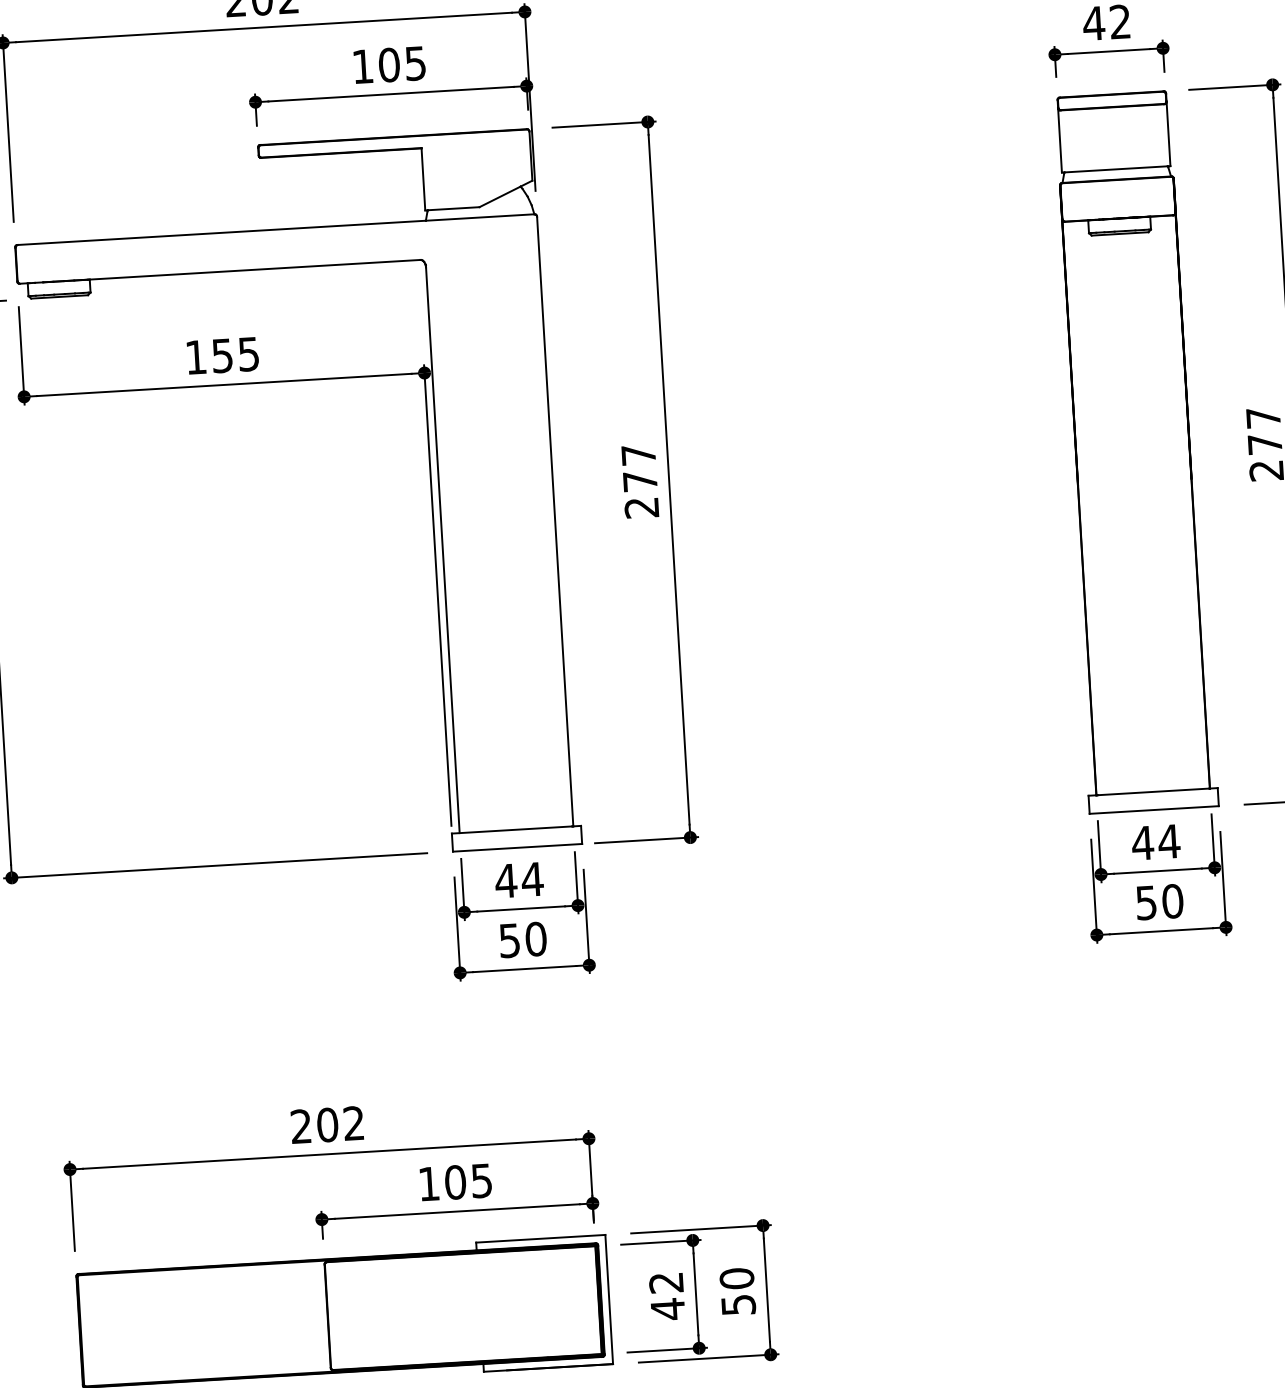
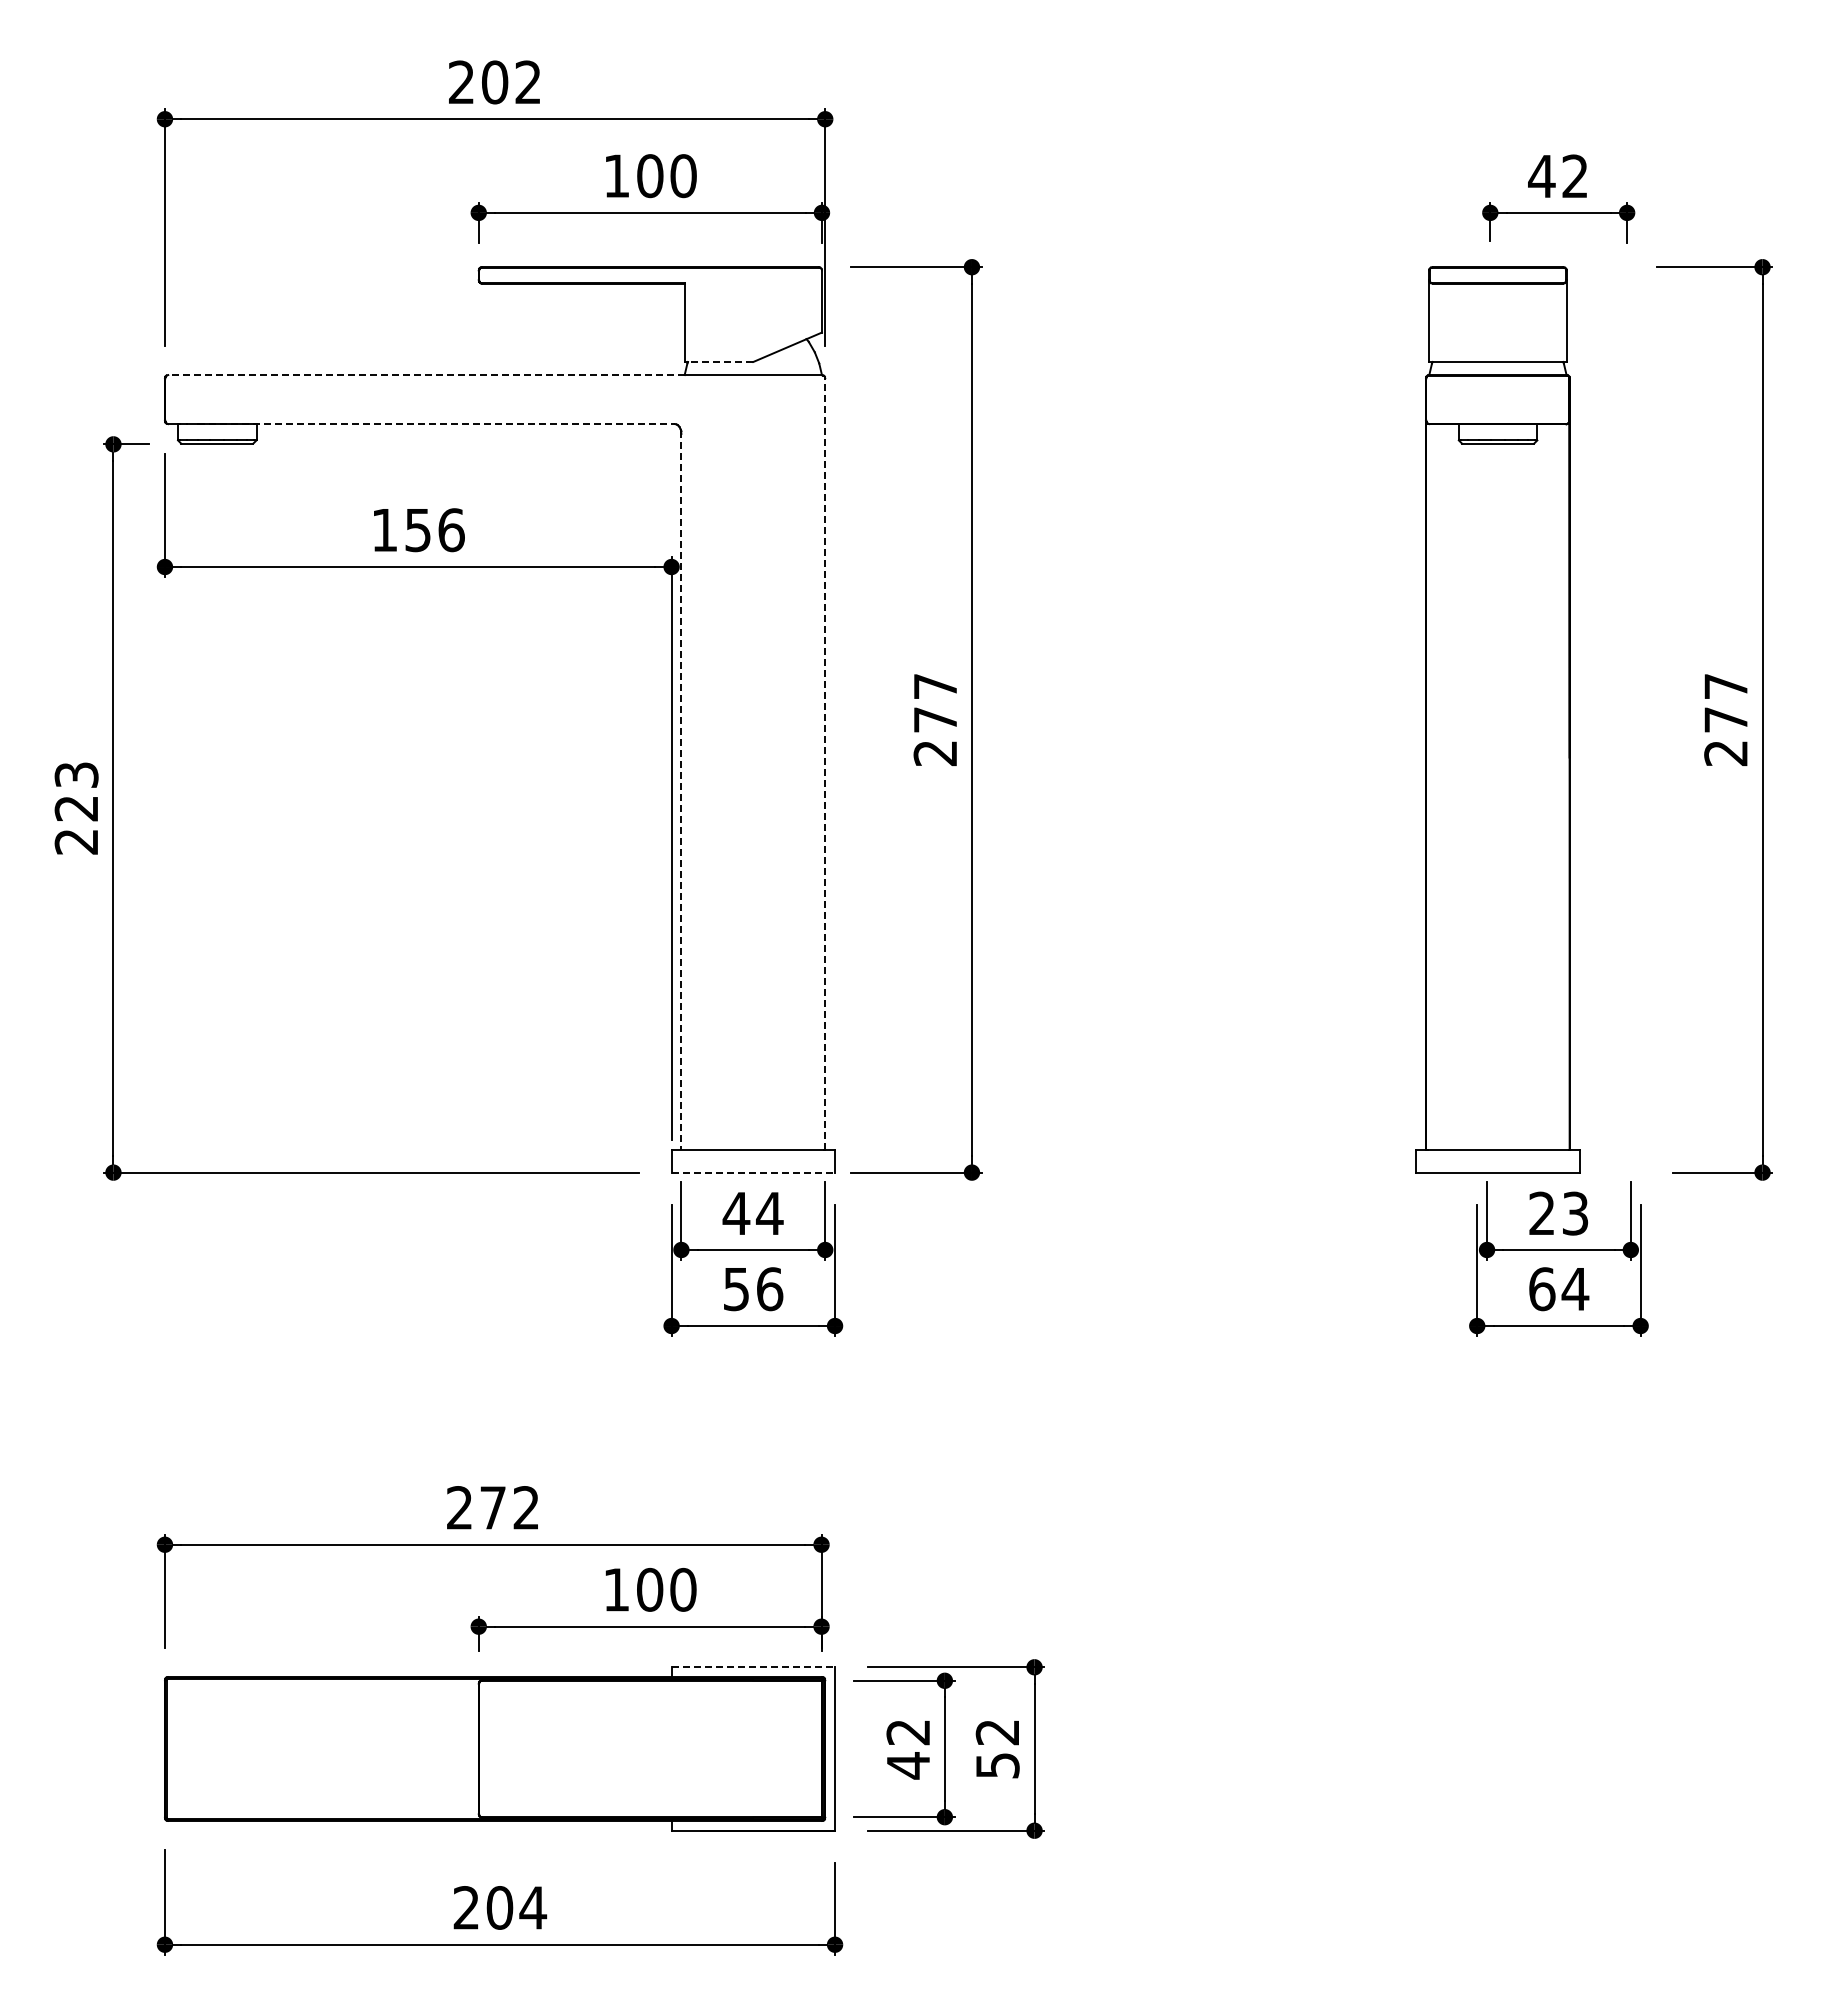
text: (415, 63) -> (683, 176), 105 -> 100
line: (453, 208) -> (720, 361), solid -> dashed
line: (221, 233) -> (425, 375), solid -> dashed
line: (232, 271) -> (436, 424), solid -> dashed
text: (248, 354) -> (451, 530), 155 -> 156
part: (1132, 451) -> (1497, 719), moved
line: (555, 521) -> (825, 764), solid -> dashed
line: (442, 549) -> (681, 790), solid -> dashed
text: (1155, 842) -> (1558, 1213), 44 -> 23
line: (517, 847) -> (753, 1172), solid -> dashed
text: (1160, 902) -> (1559, 1289), 50 -> 64
text: (535, 939) -> (769, 1289), 50 -> 56
text: (327, 1124) -> (493, 1507), 202 -> 272
text: (481, 1180) -> (683, 1589), 105 -> 100
line: (540, 1238) -> (753, 1667), solid -> dashed
text: (736, 1278) -> (997, 1732), 50 -> 52

